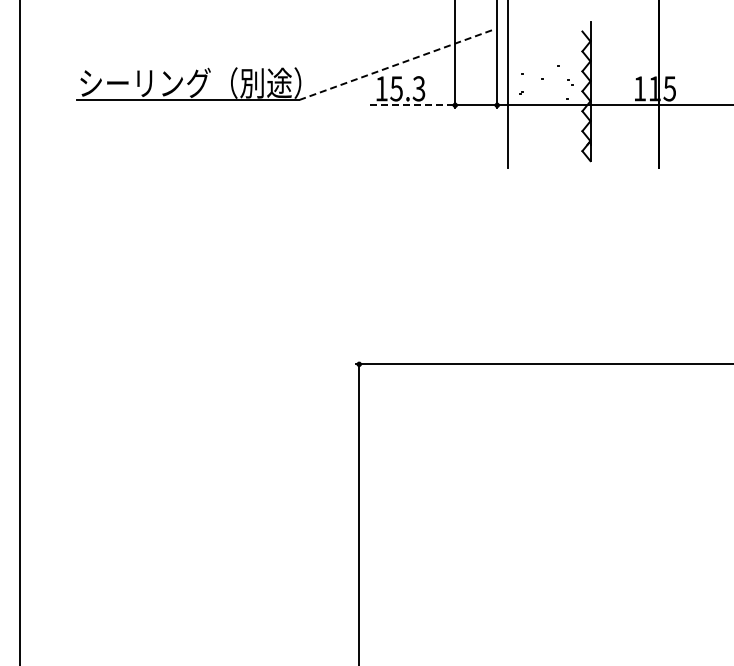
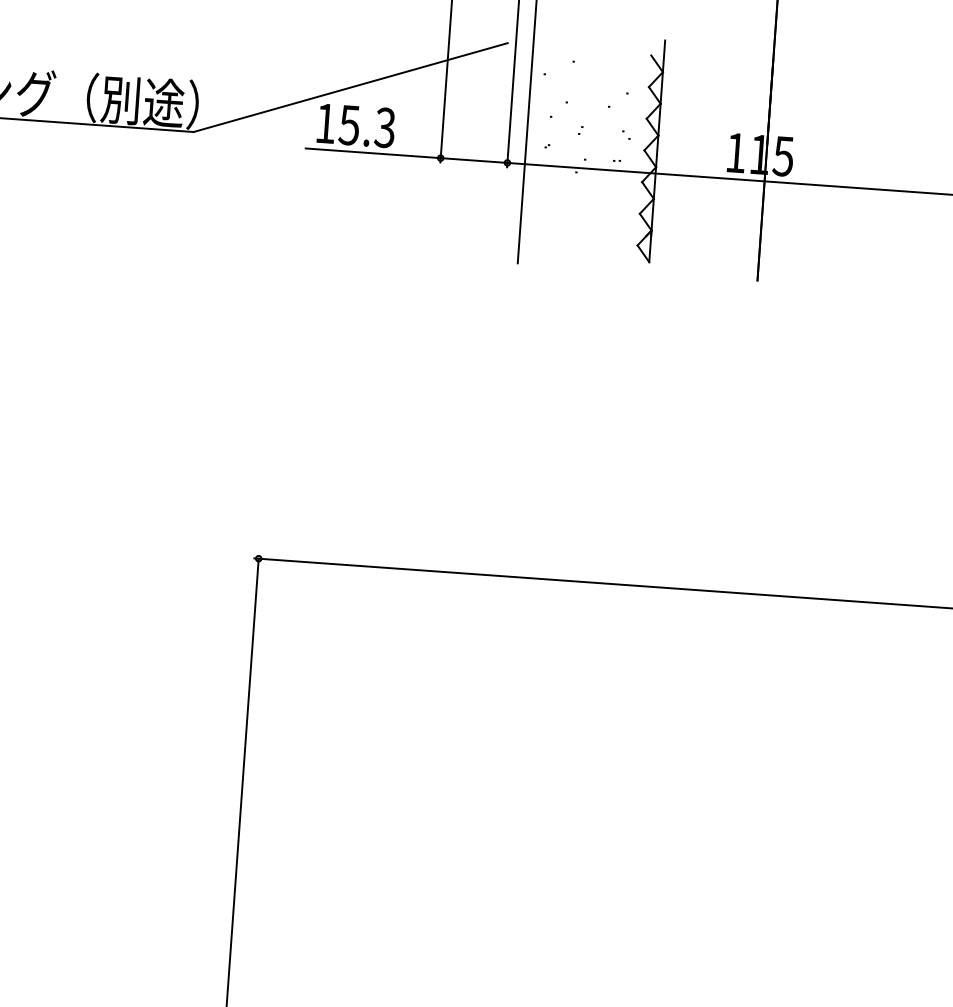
line: (395, 65) -> (350, 88), dashed -> solid
line: (412, 105) -> (372, 153), dashed -> solid

